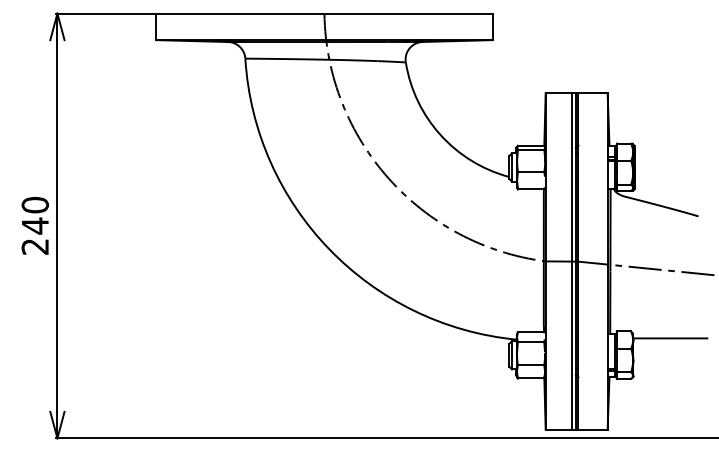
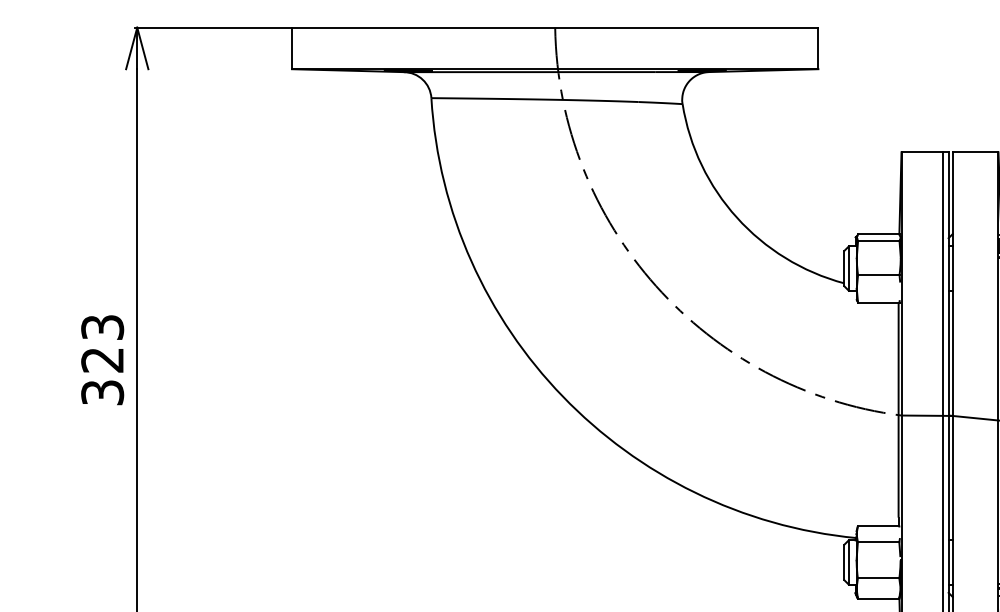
text: (35, 225) -> (102, 359), 240 -> 323

